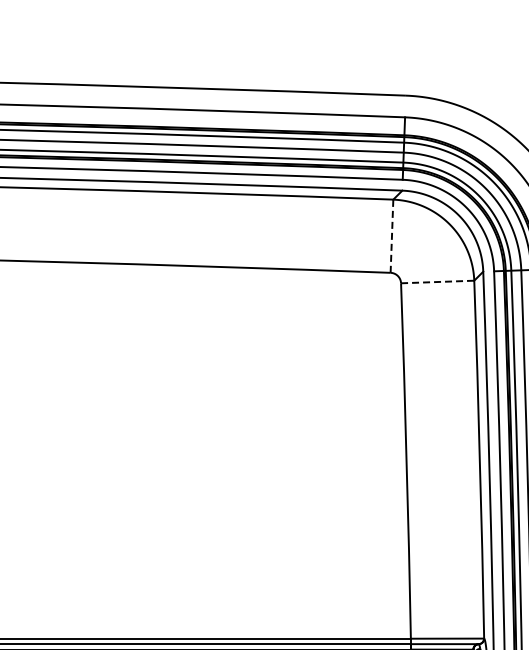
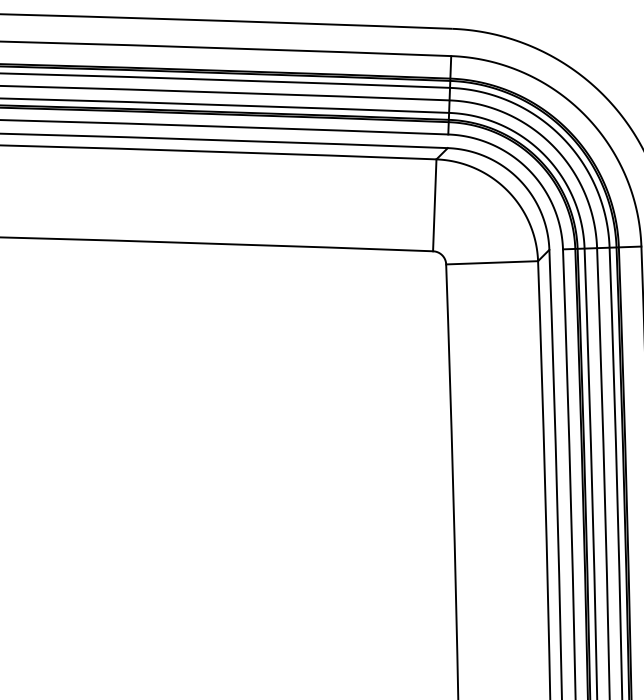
line: (391, 236) -> (434, 205), dashed -> solid
line: (437, 282) -> (491, 263), dashed -> solid

